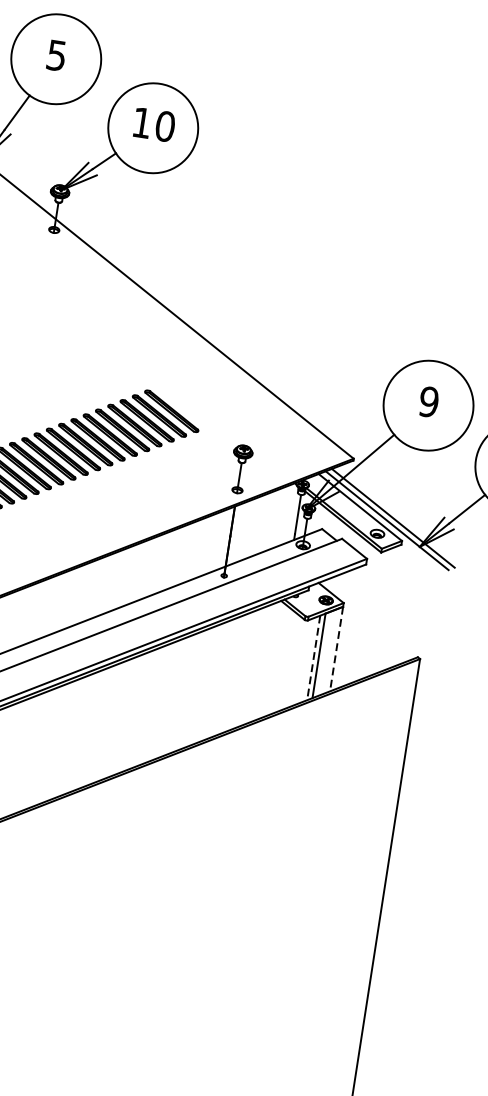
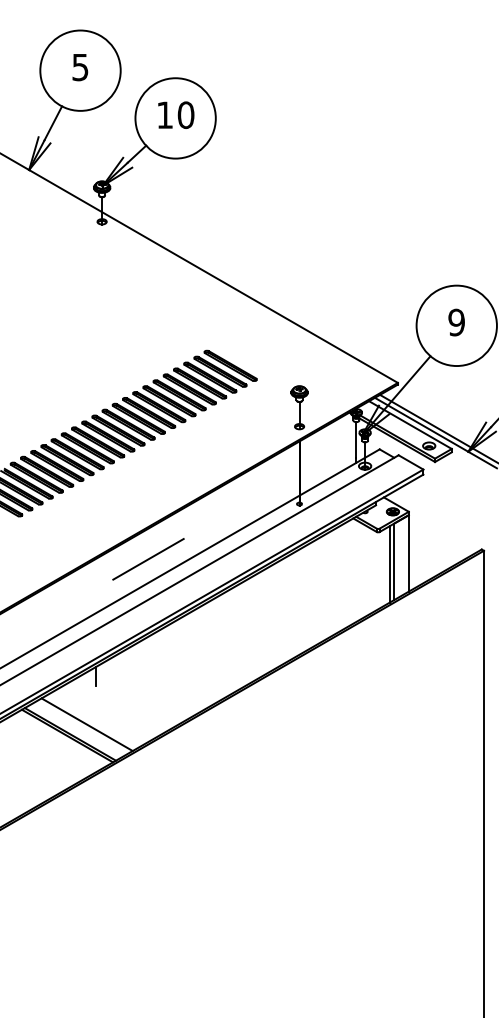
line: (47, 610) -> (148, 558), added
line: (336, 649) -> (408, 553), dashed -> solid
line: (313, 658) -> (389, 564), dashed -> solid

